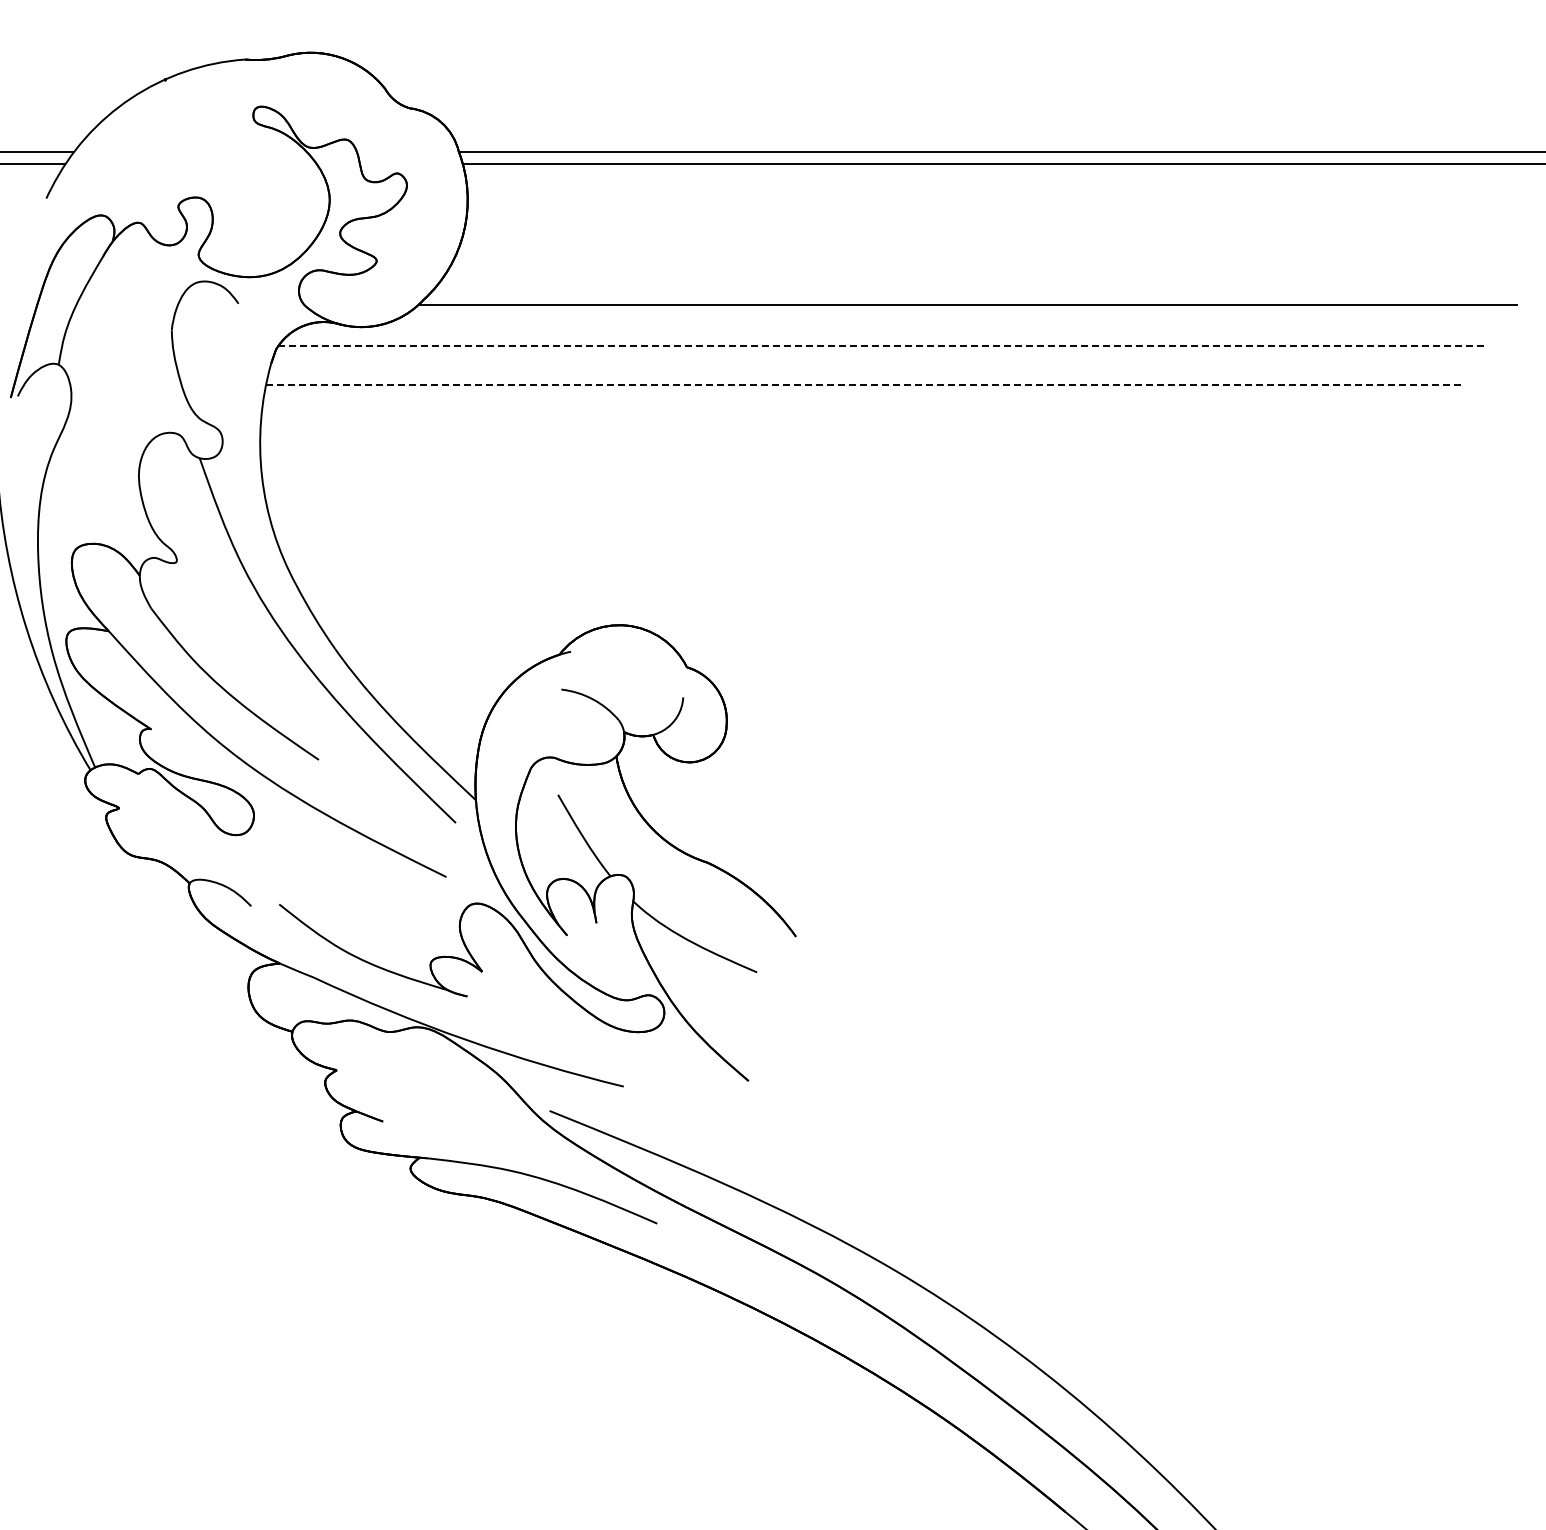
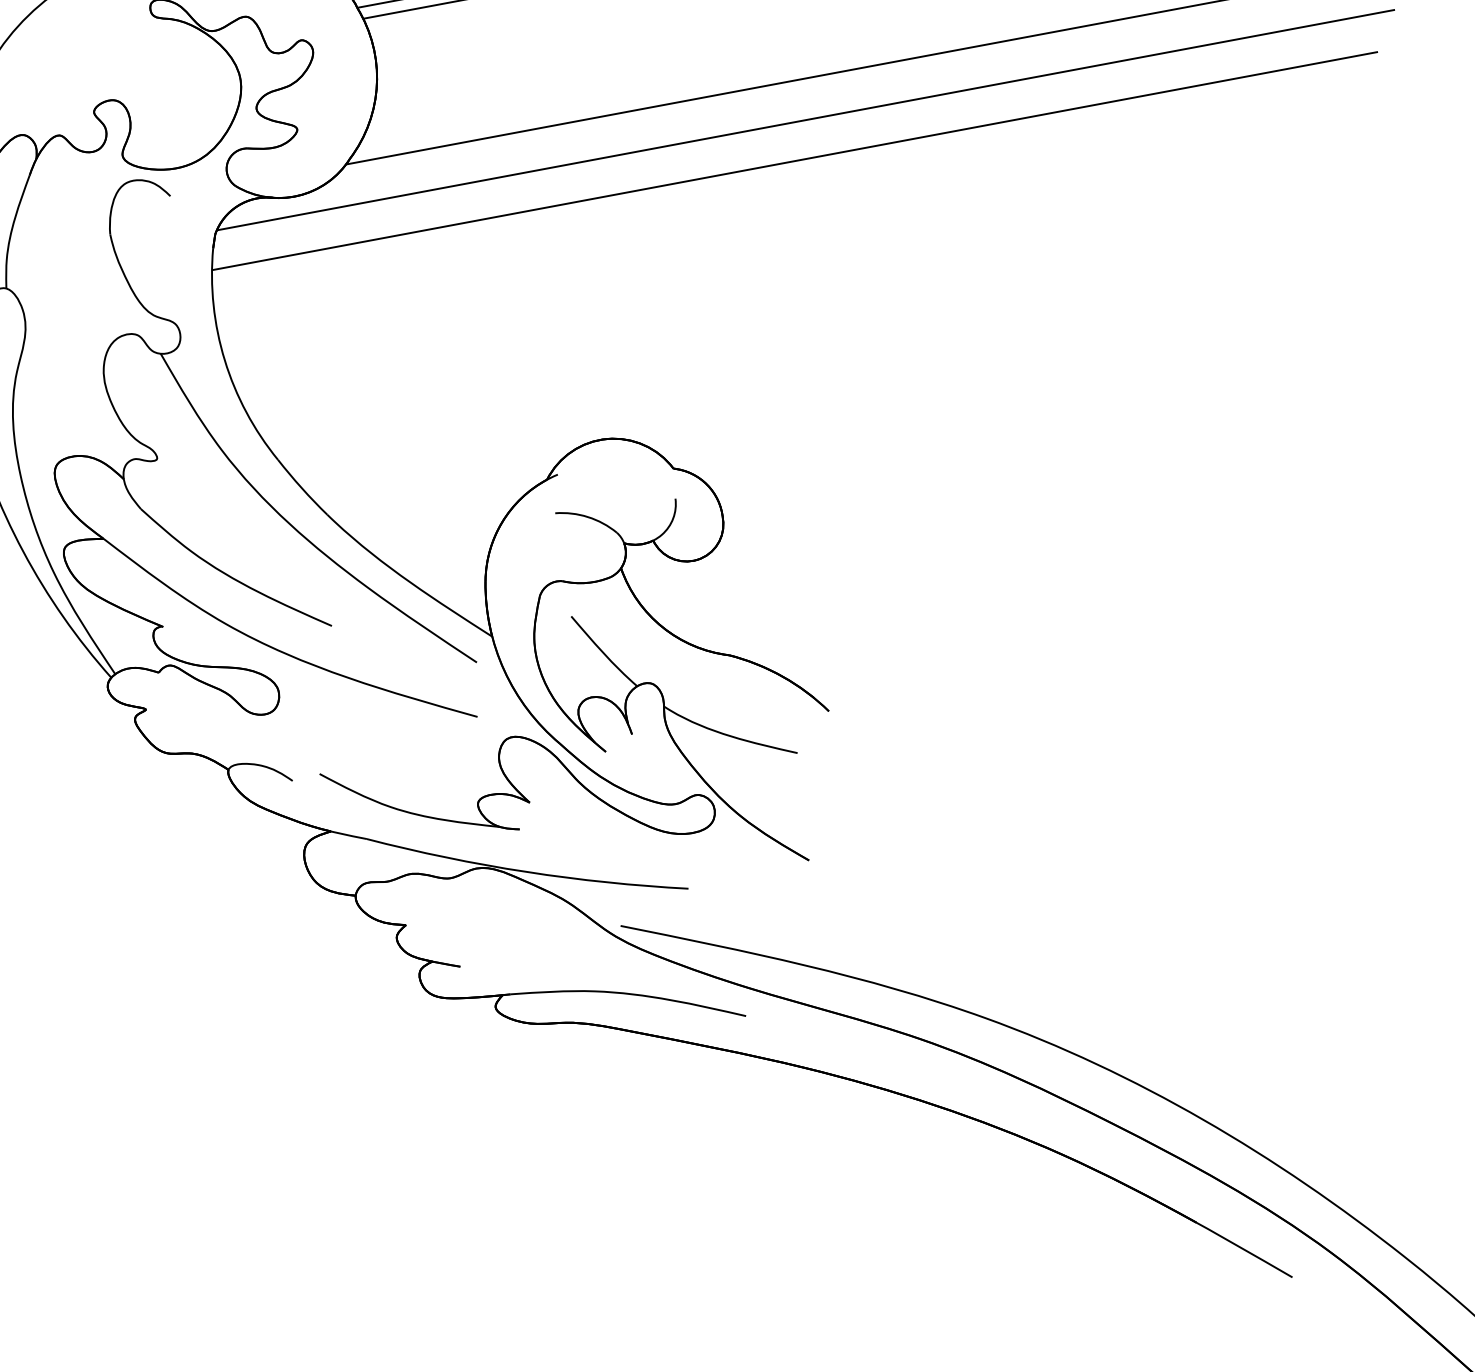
line: (882, 346) -> (805, 120), dashed -> solid
line: (864, 384) -> (795, 160), dashed -> solid

